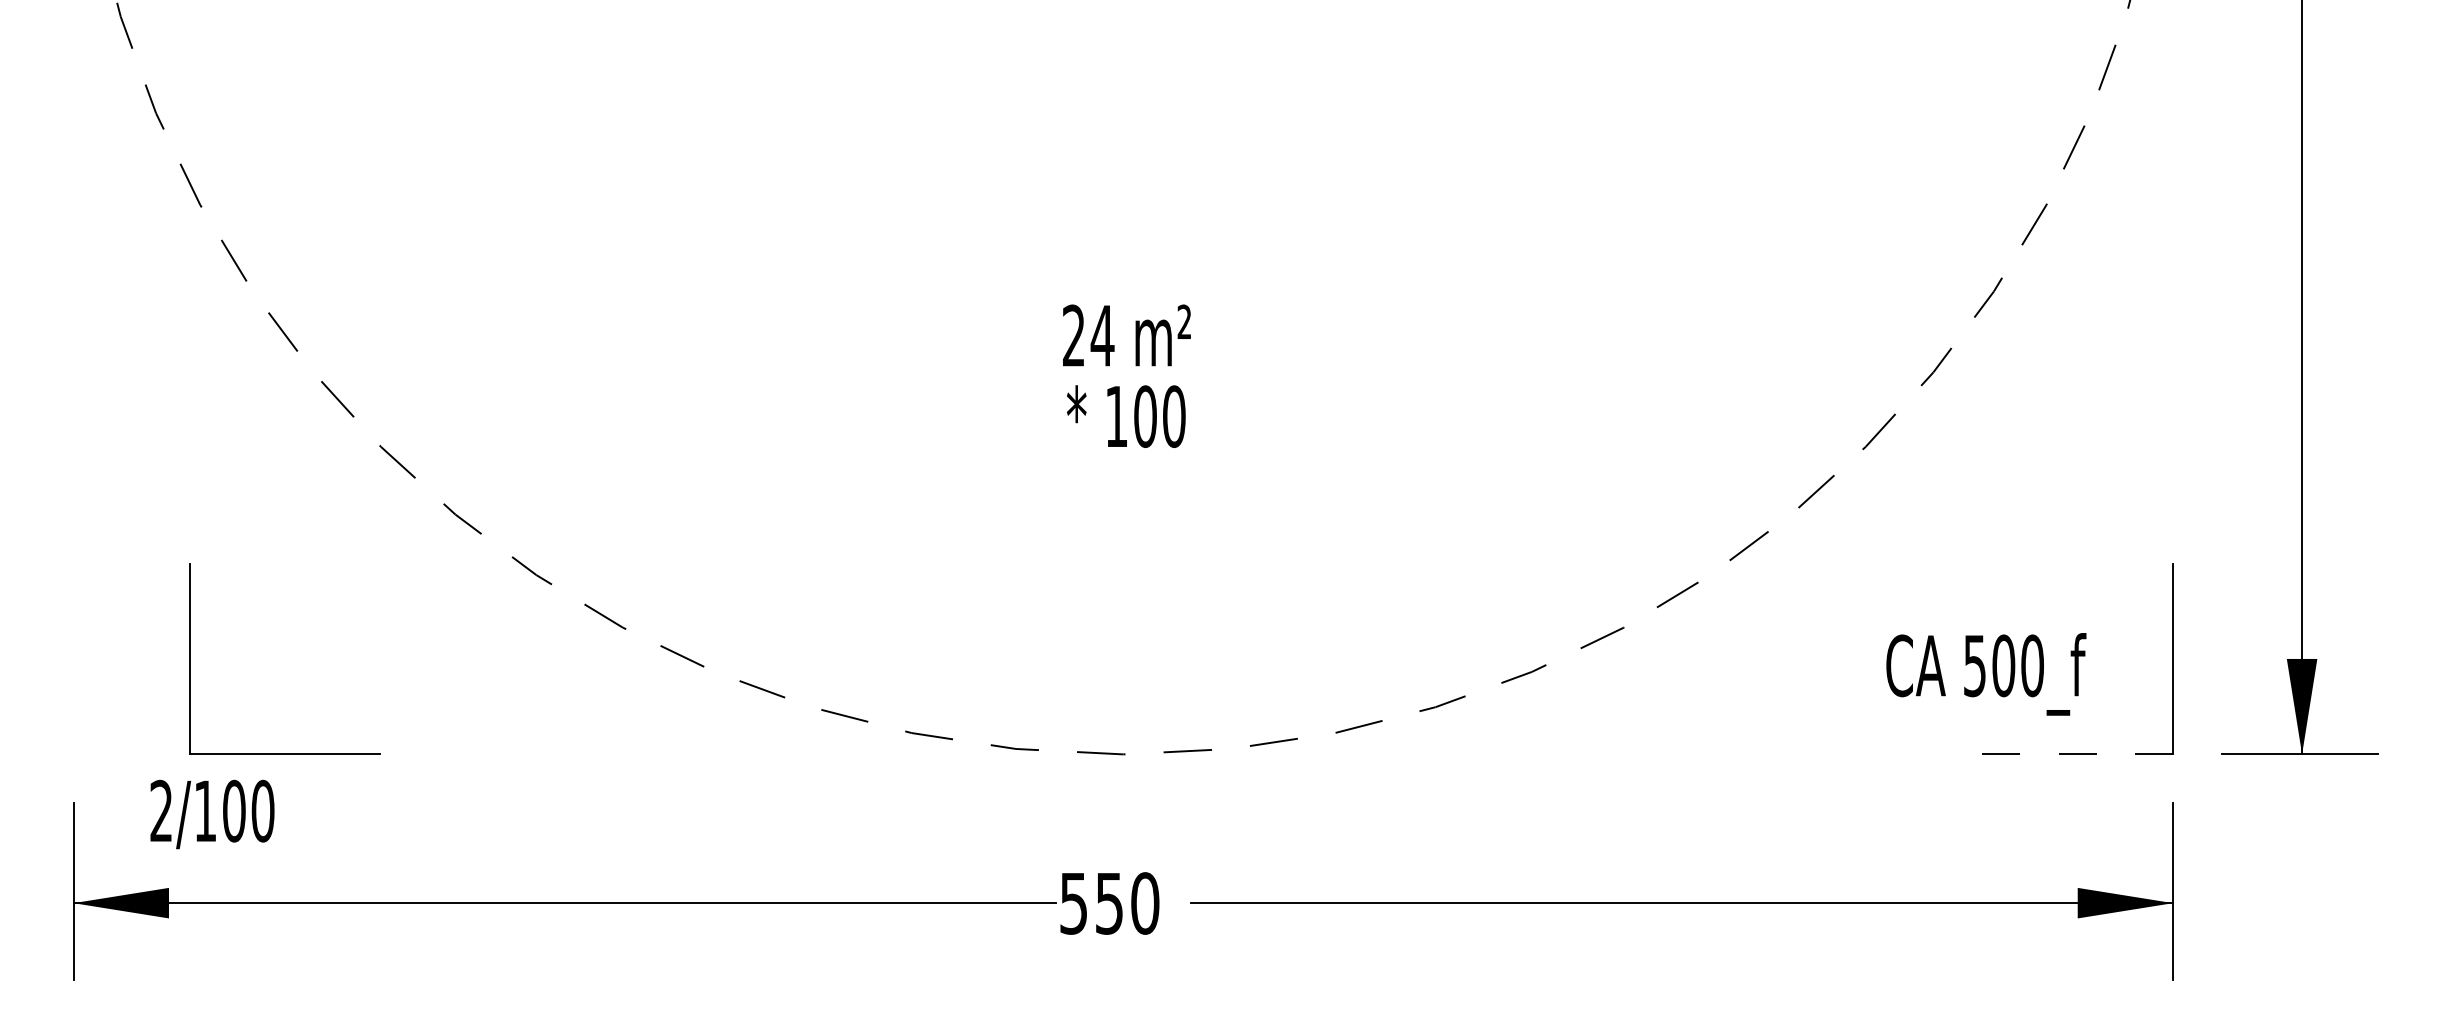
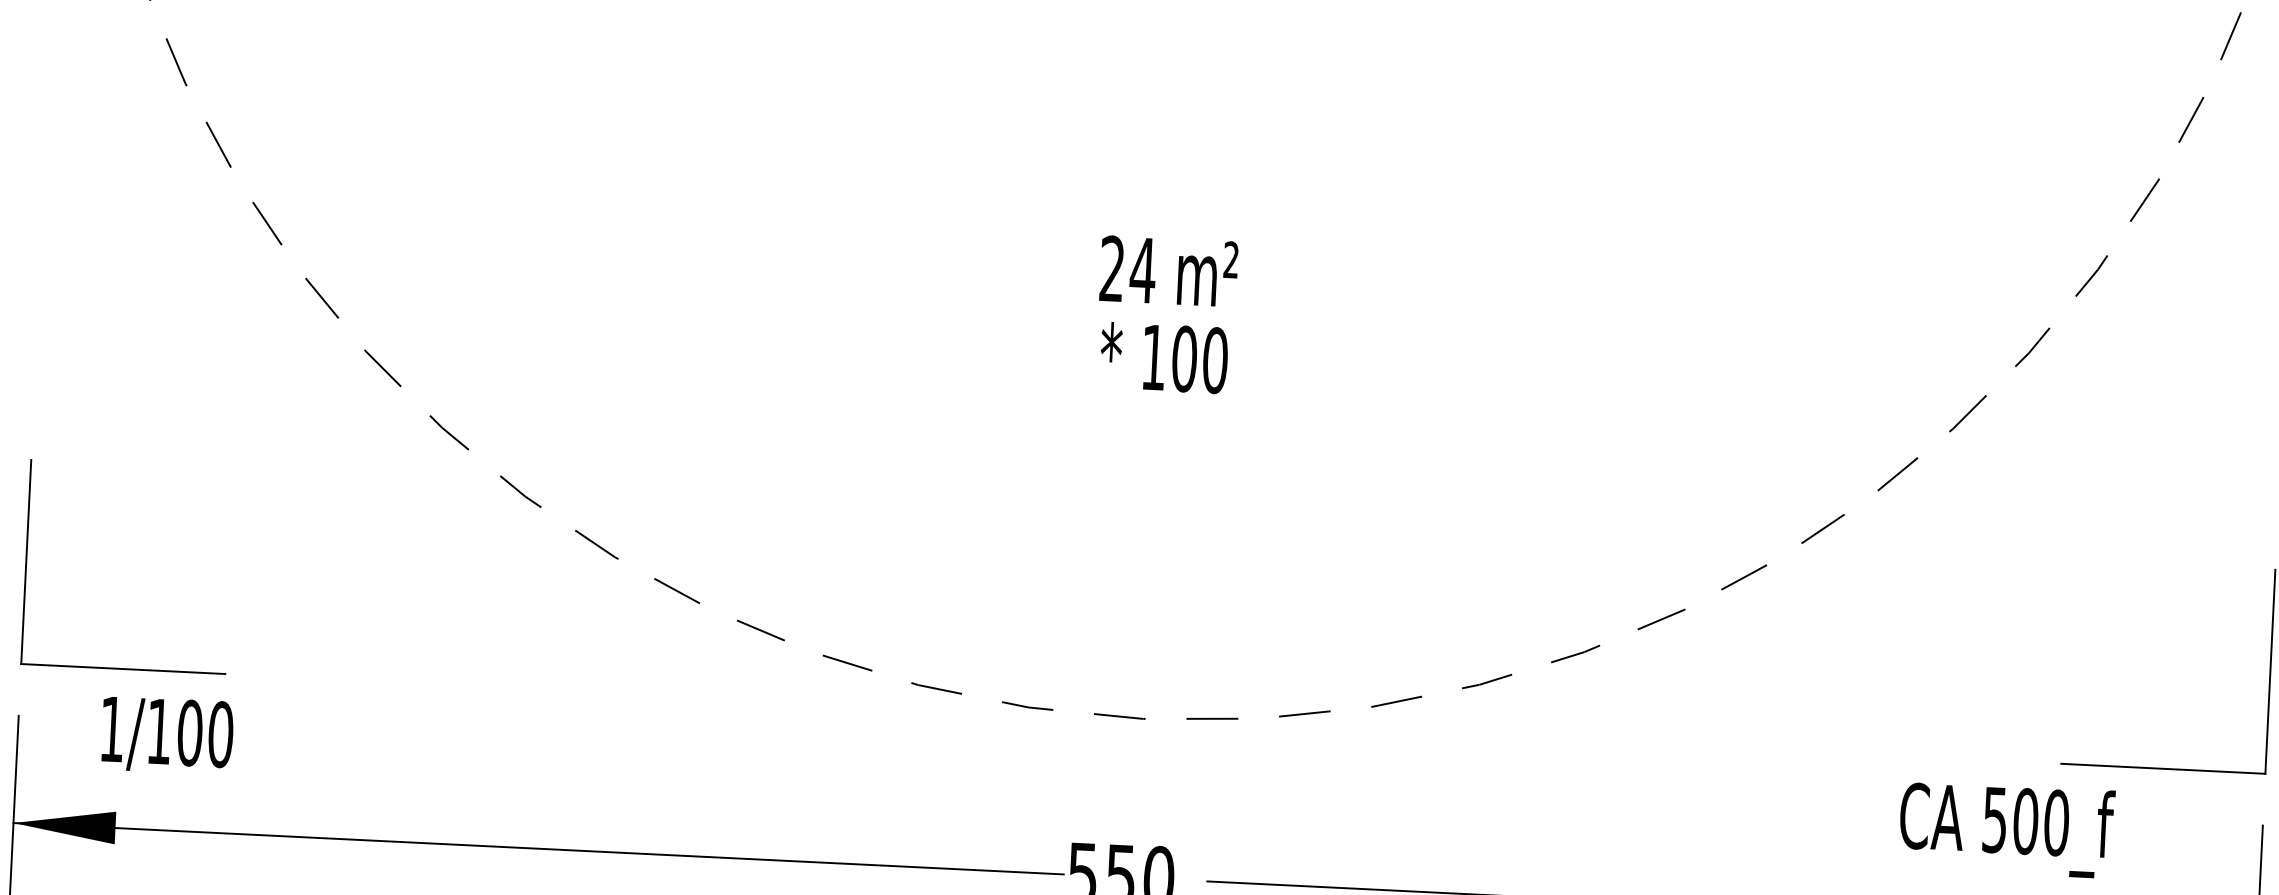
part: (190, 658) -> (27, 561), moved
text: (1986, 674) -> (2006, 829), moved
line: (2078, 754) -> (2164, 768), dashed -> solid
text: (160, 810) -> (111, 728), 2/100 -> 1/100

